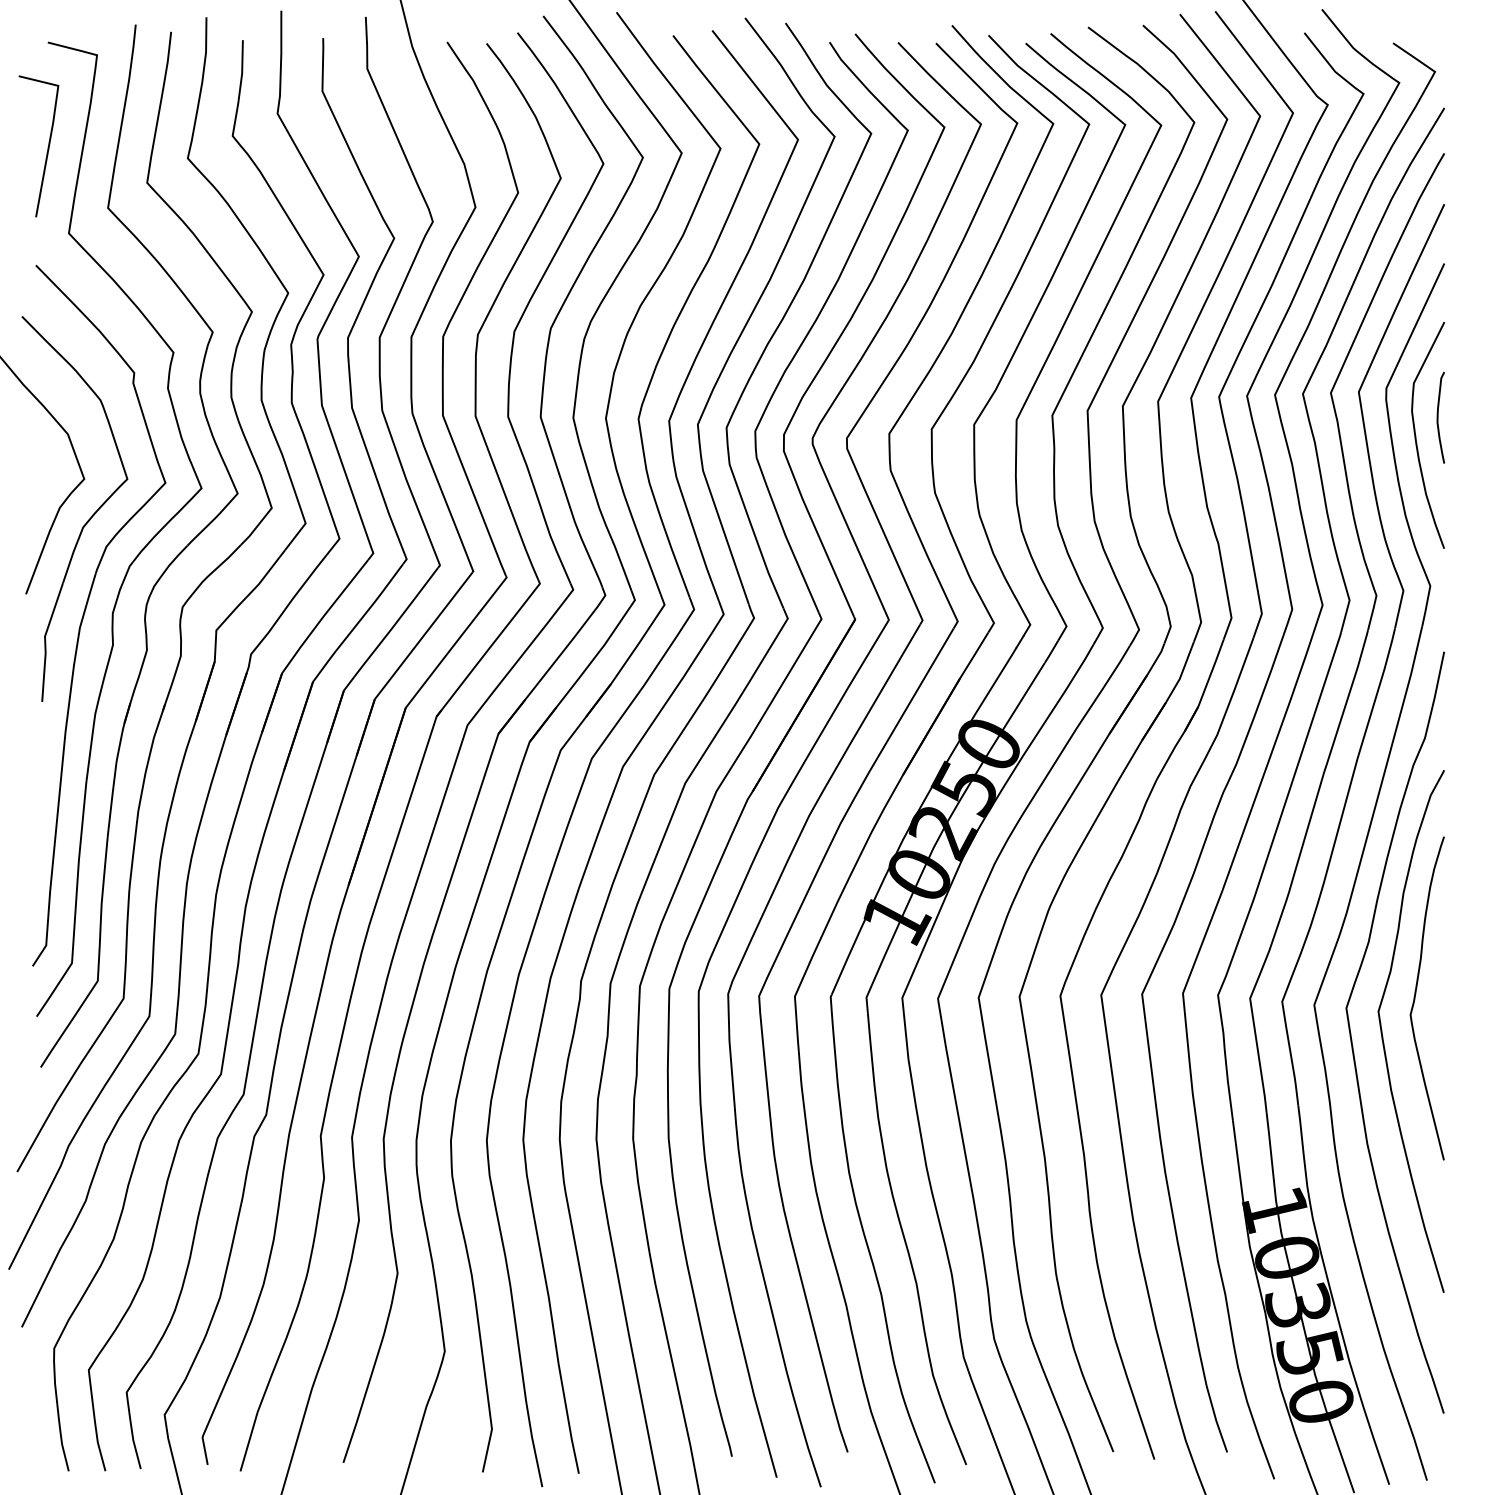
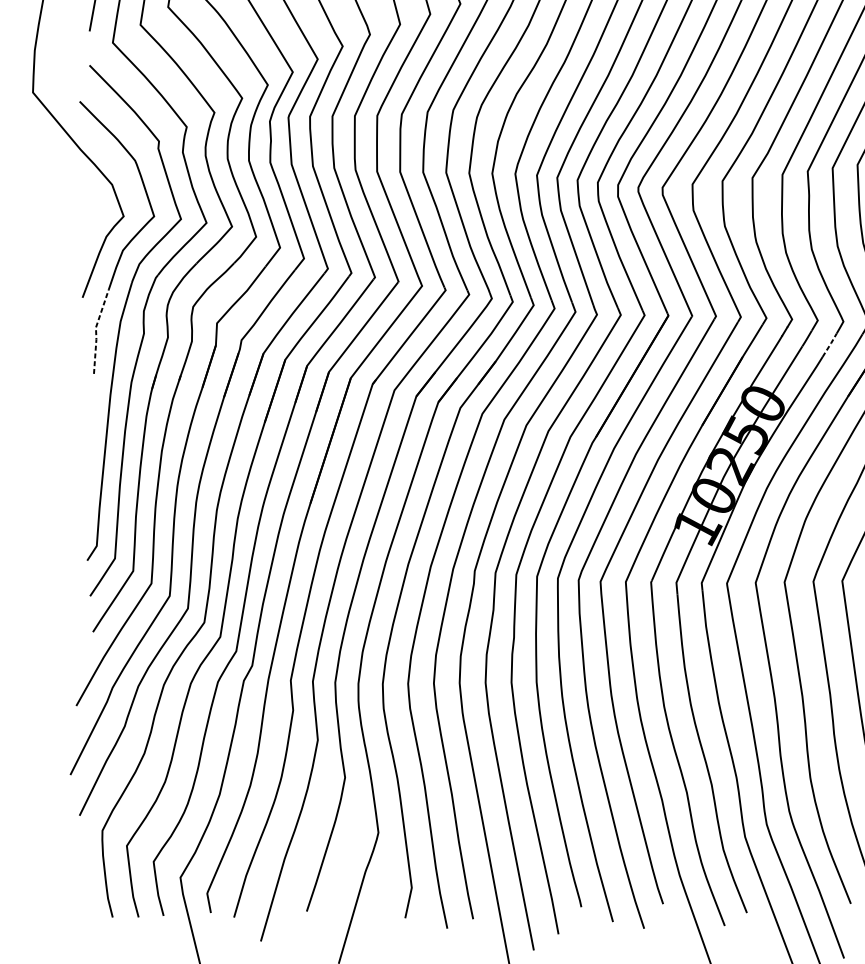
line: (45, 640) -> (96, 330), solid -> dashed
line: (1083, 661) -> (829, 345), solid -> dashed

